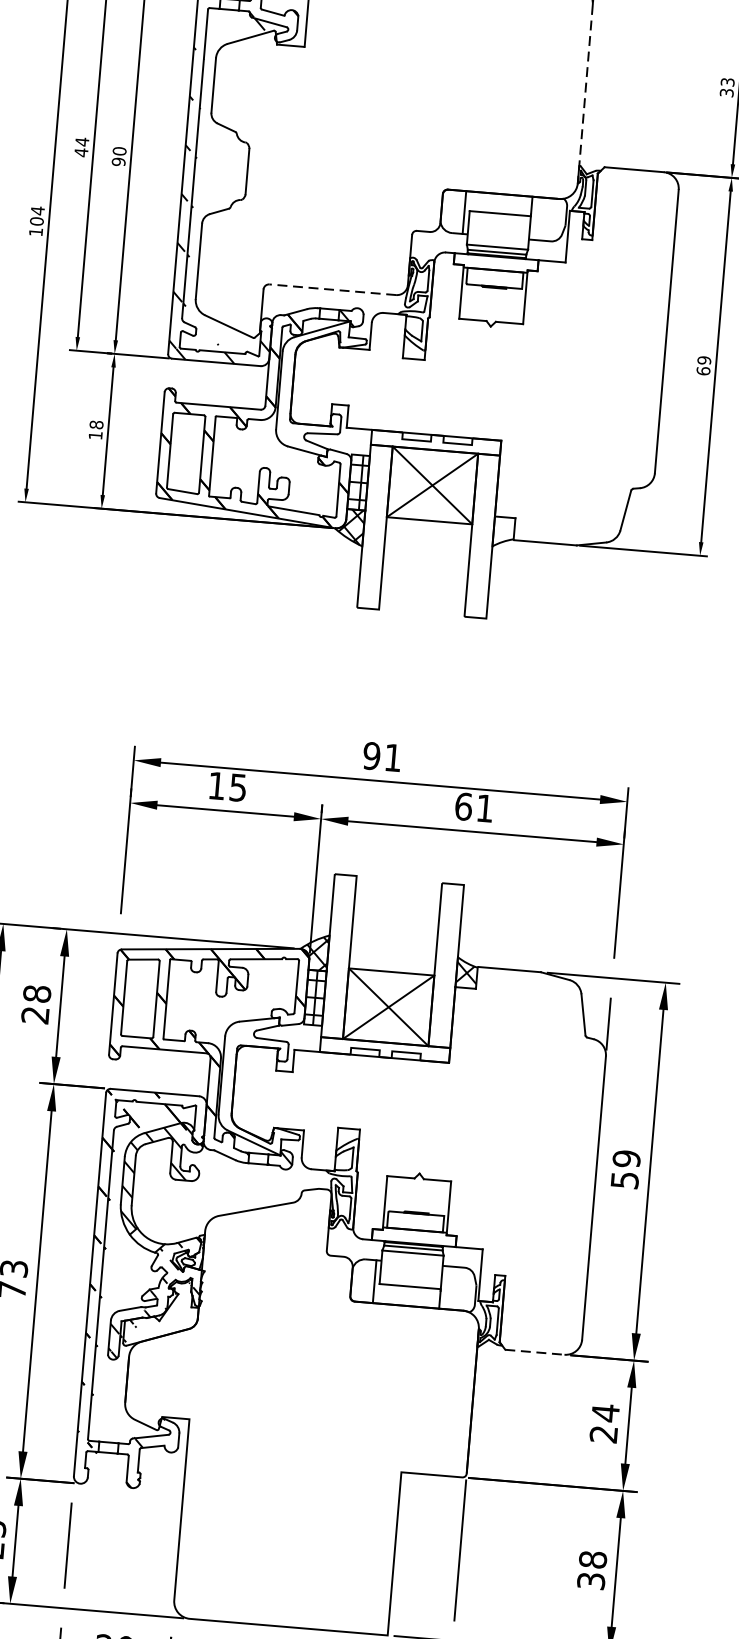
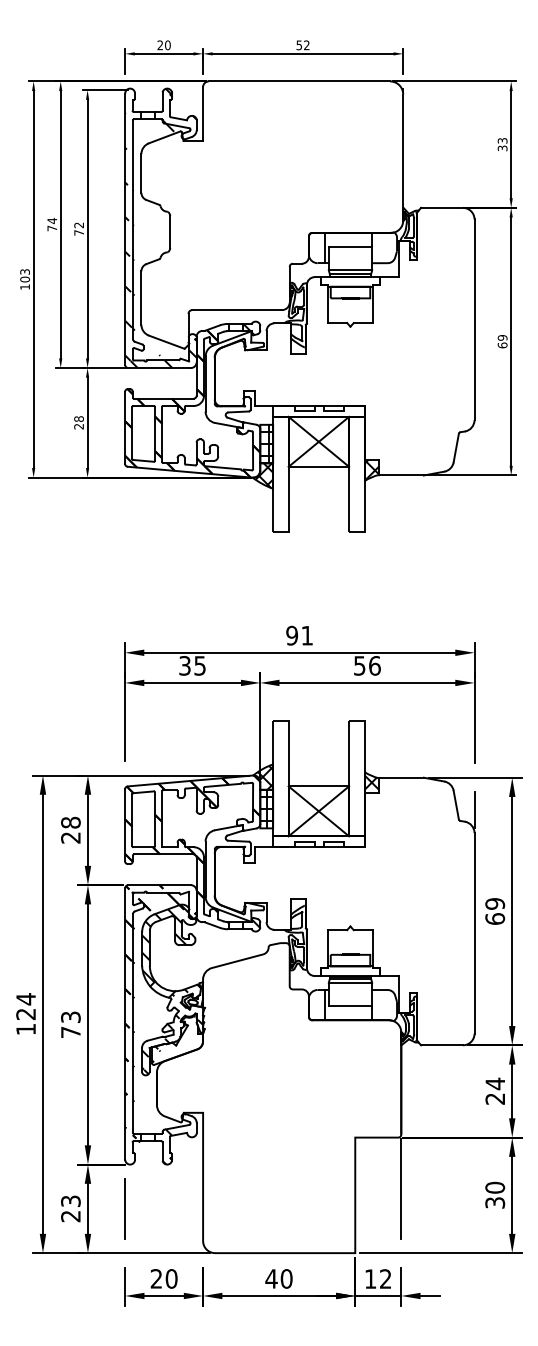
line: (585, 95) -> (403, 158), dashed -> solid
text: (81, 152) -> (52, 228), 44 -> 74
text: (119, 155) -> (79, 228), 90 -> 72
text: (36, 211) -> (24, 272), 104 -> 103
line: (333, 290) -> (237, 310), dashed -> solid
text: (94, 435) -> (78, 426), 18 -> 28
hatch: (503, 532) -> (371, 470), added
text: (216, 785) -> (184, 665), 15 -> 35
text: (474, 807) -> (367, 665), 61 -> 56
text: (625, 1179) -> (495, 918), 59 -> 69
line: (535, 1352) -> (442, 1045), dashed -> solid
text: (592, 1559) -> (494, 1187), 38 -> 30

